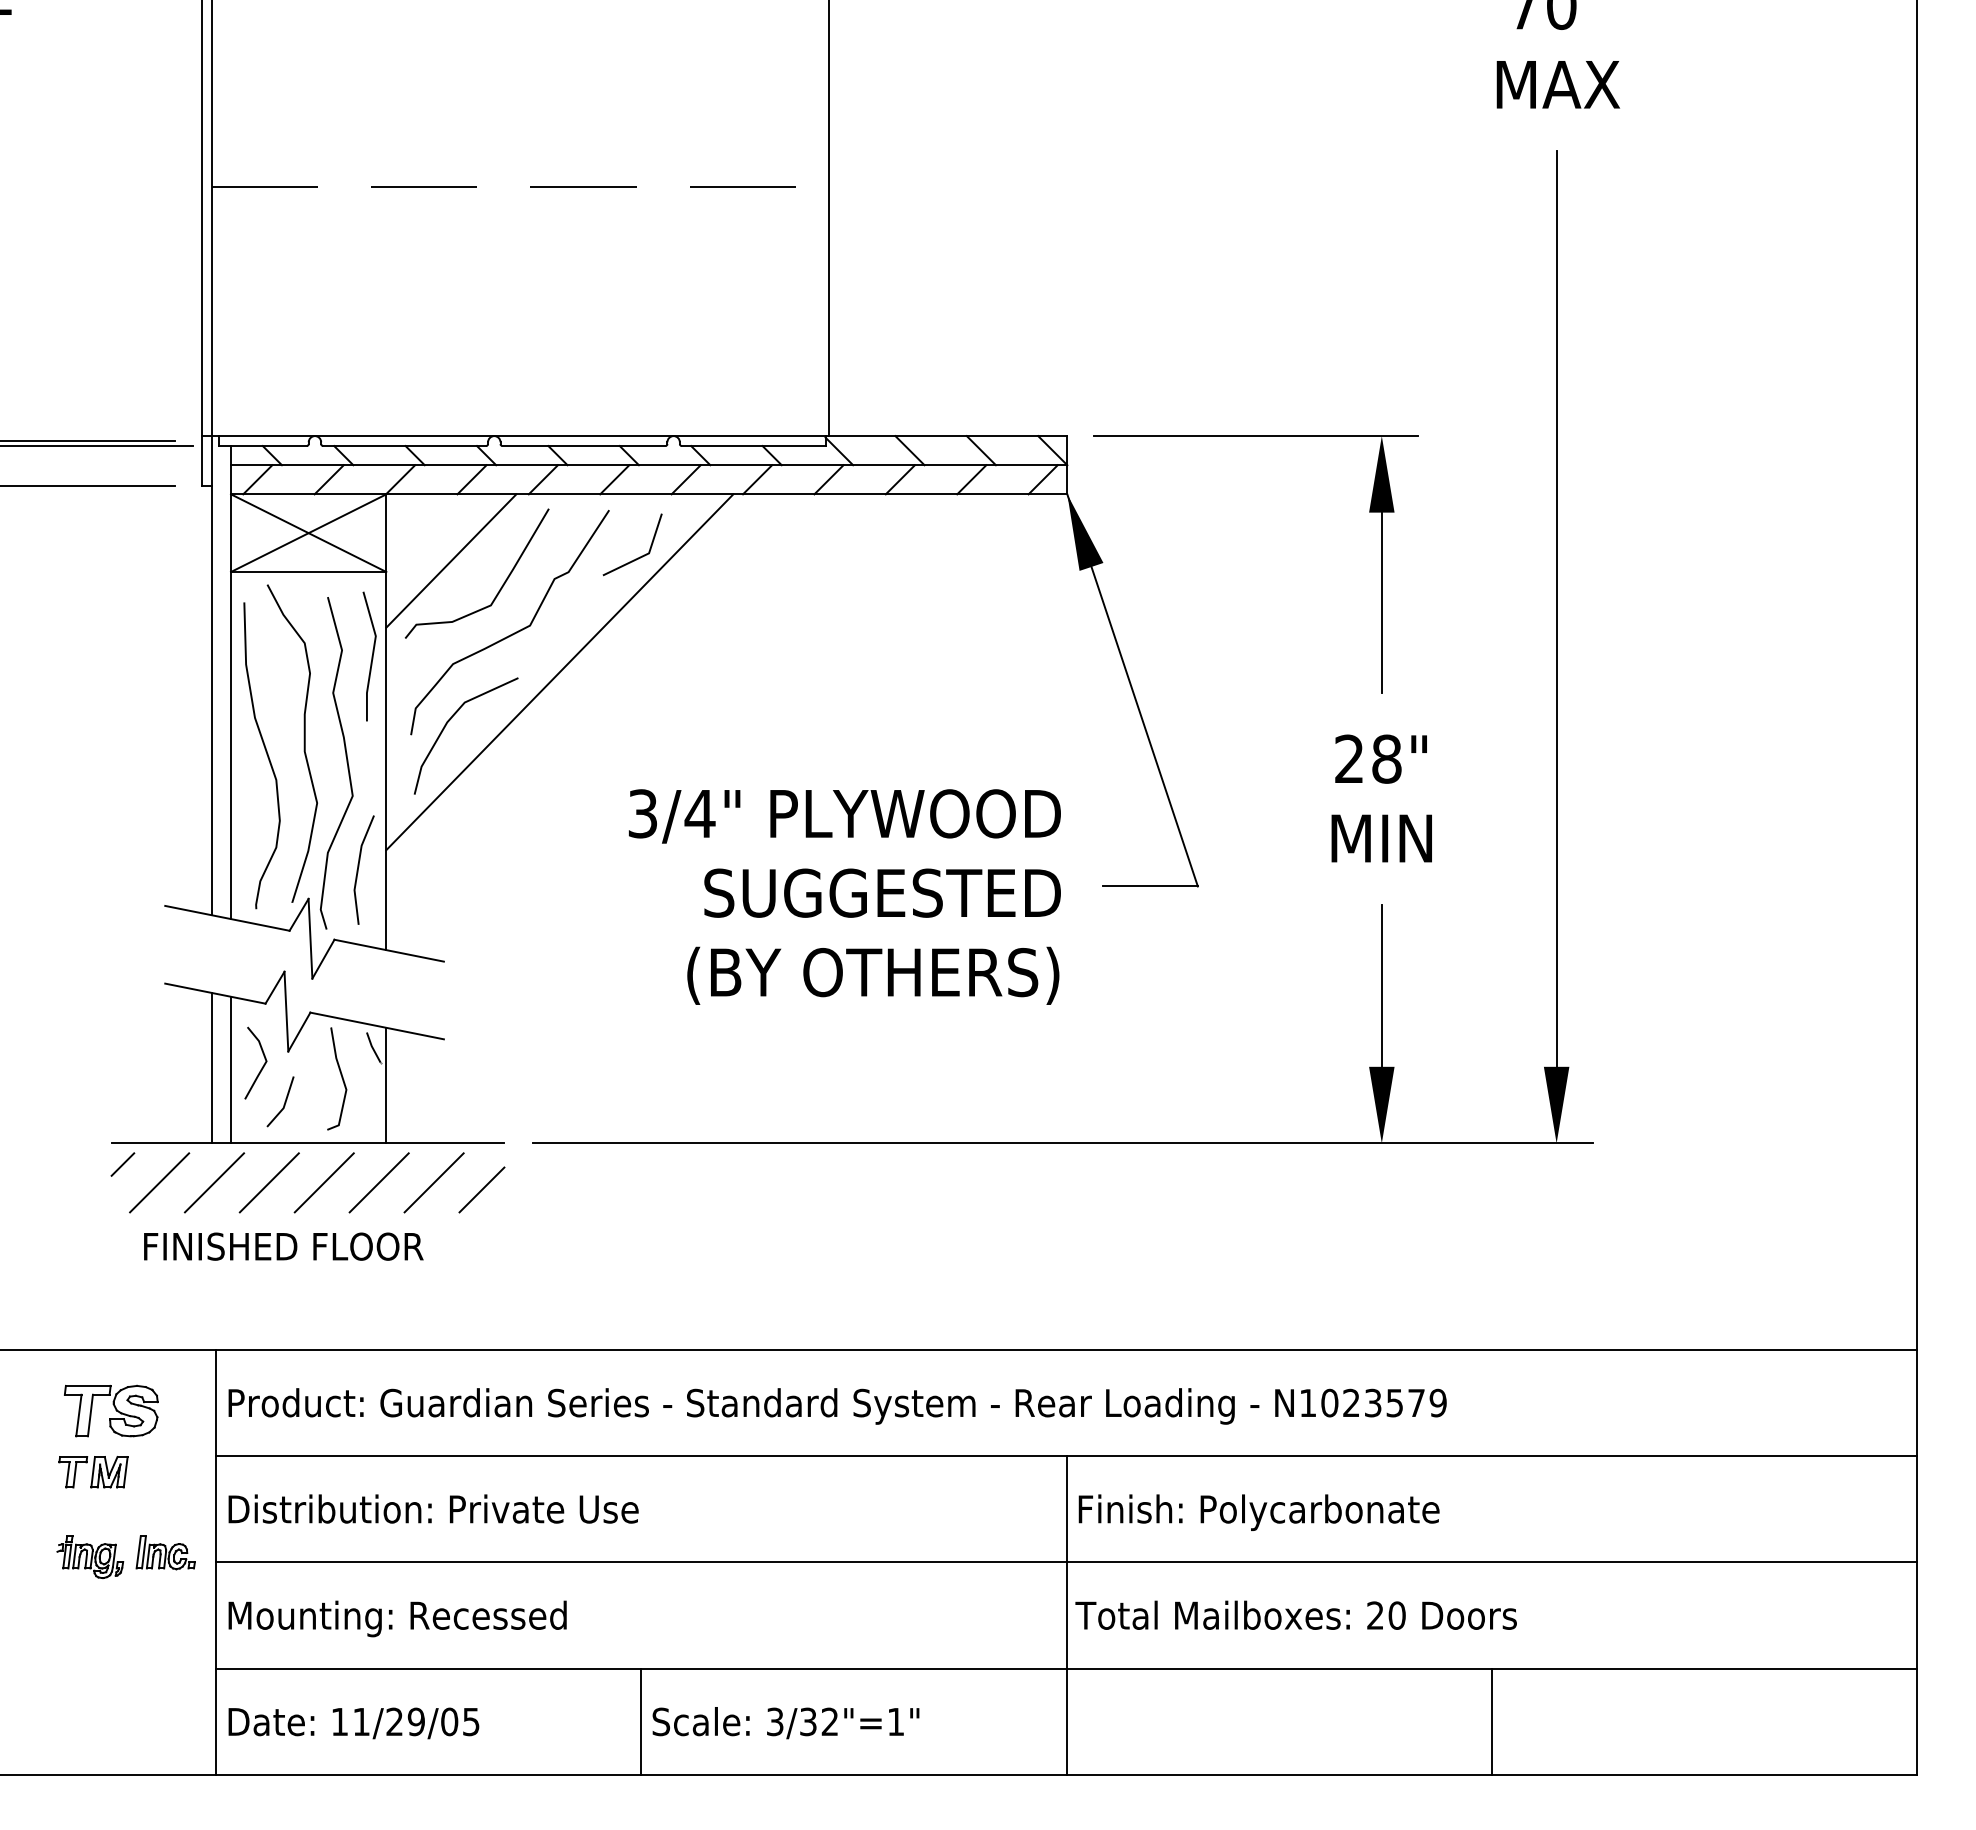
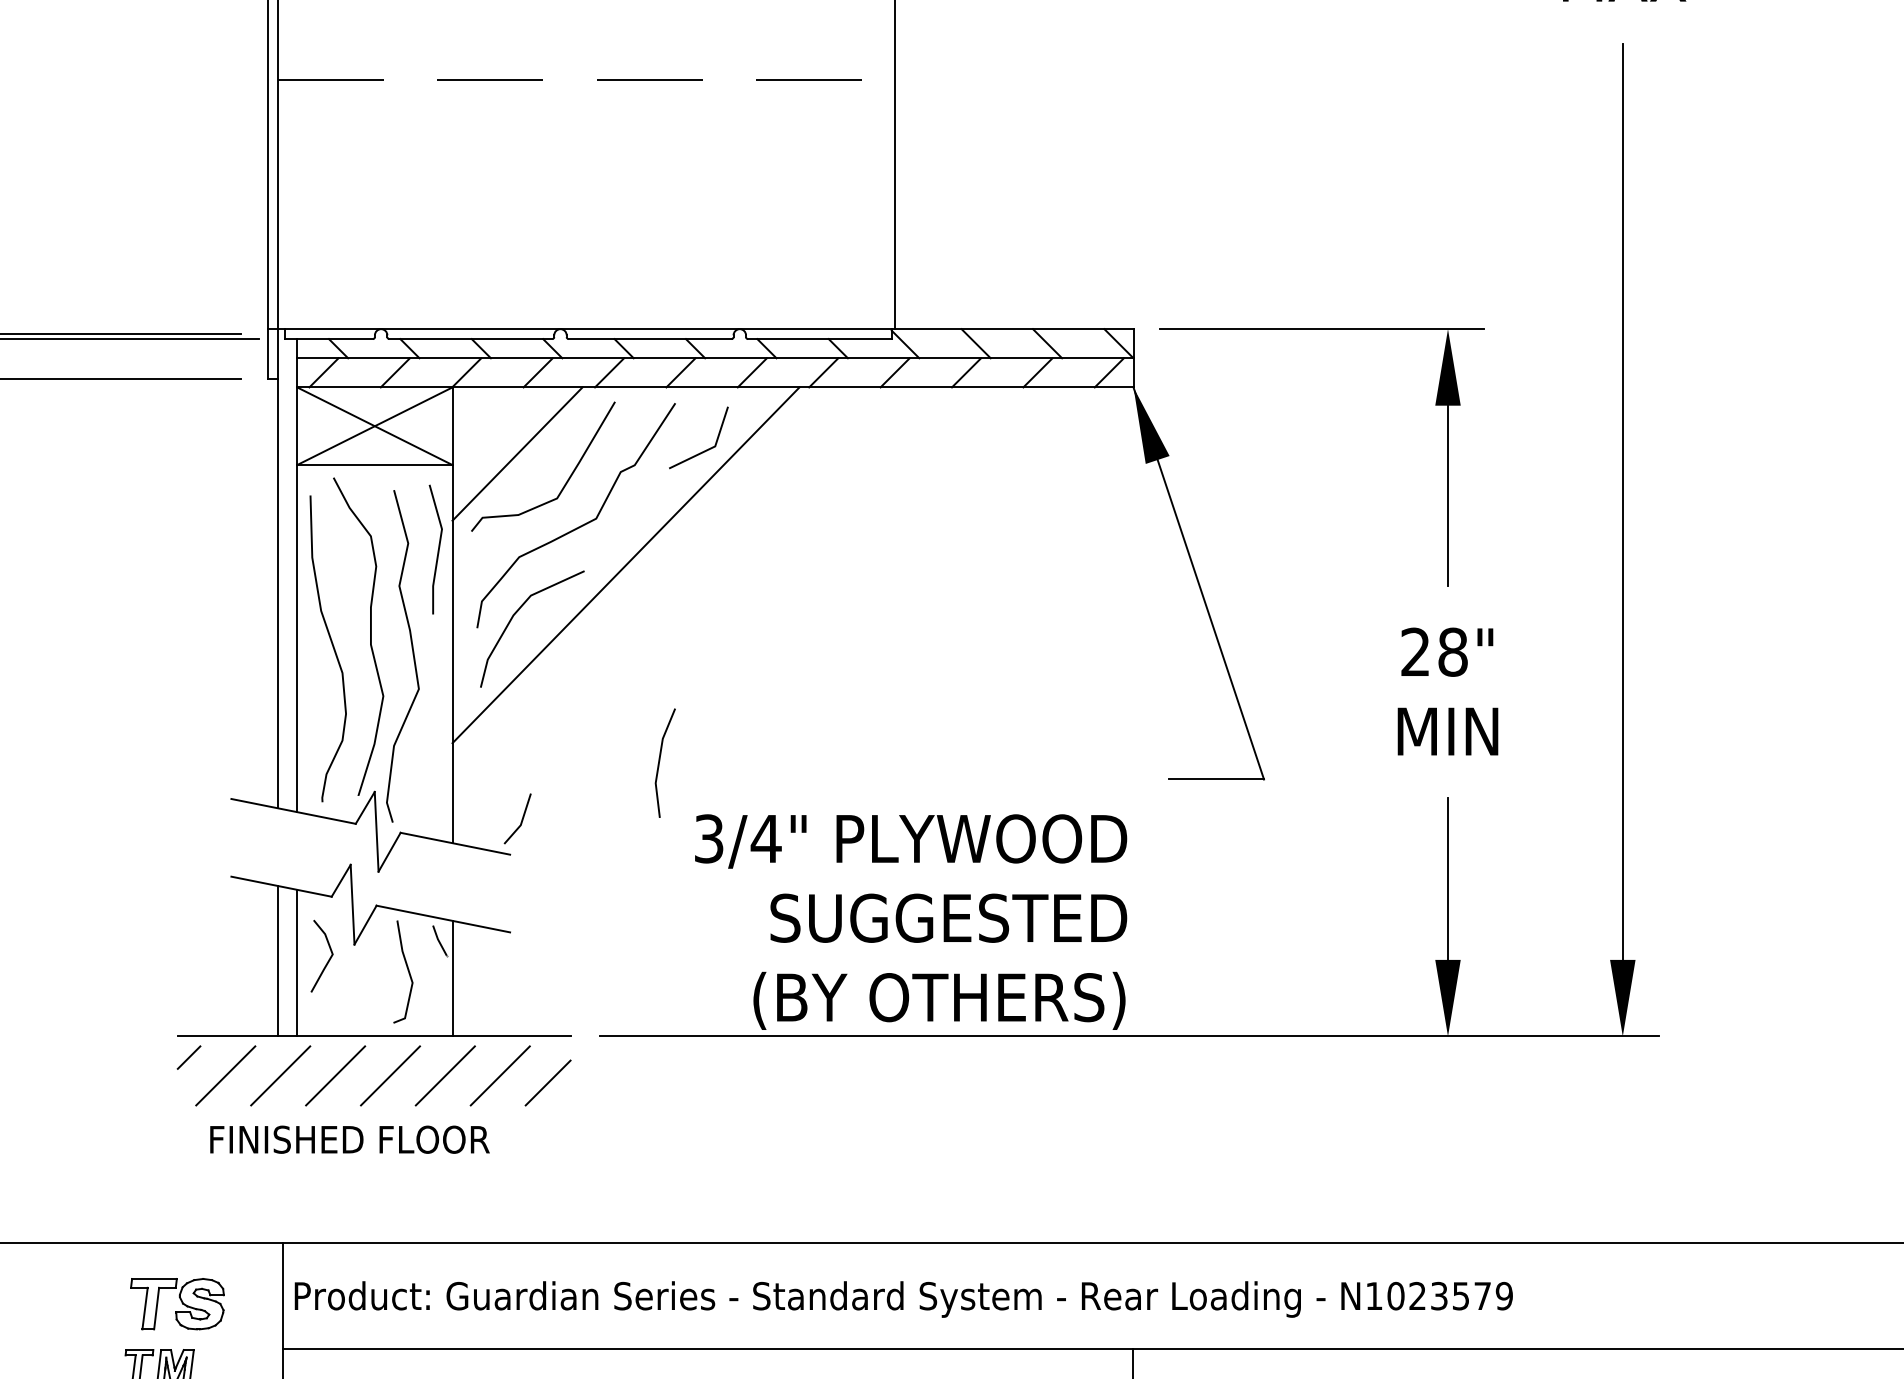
line: (359, 867) -> (660, 760), moved
text: (844, 896) -> (910, 921), moved
line: (284, 1101) -> (521, 818), moved

